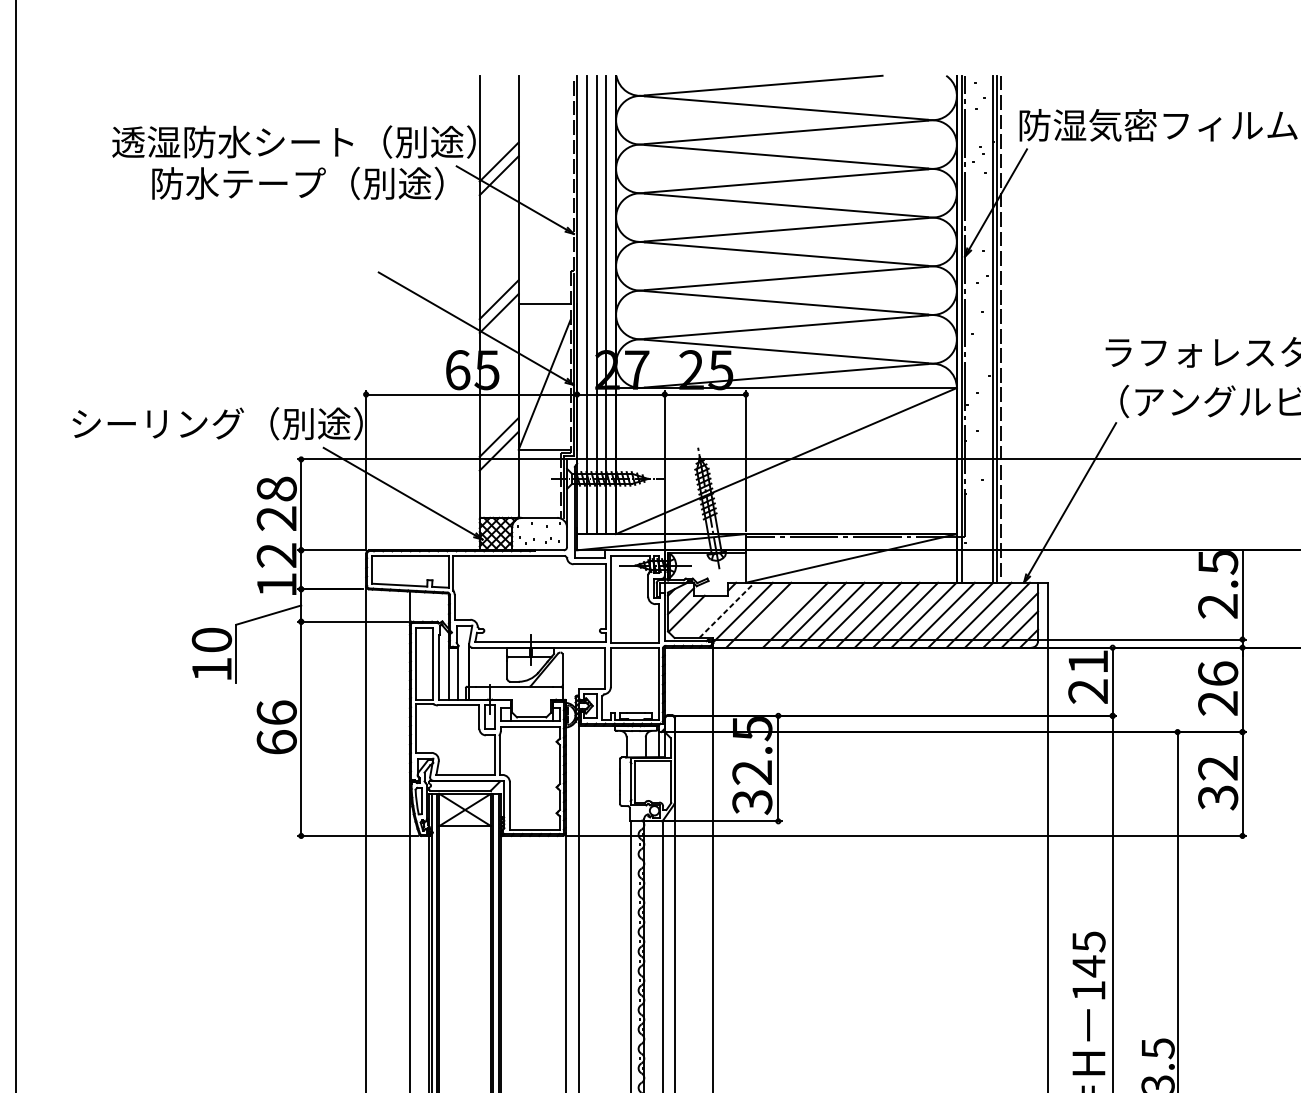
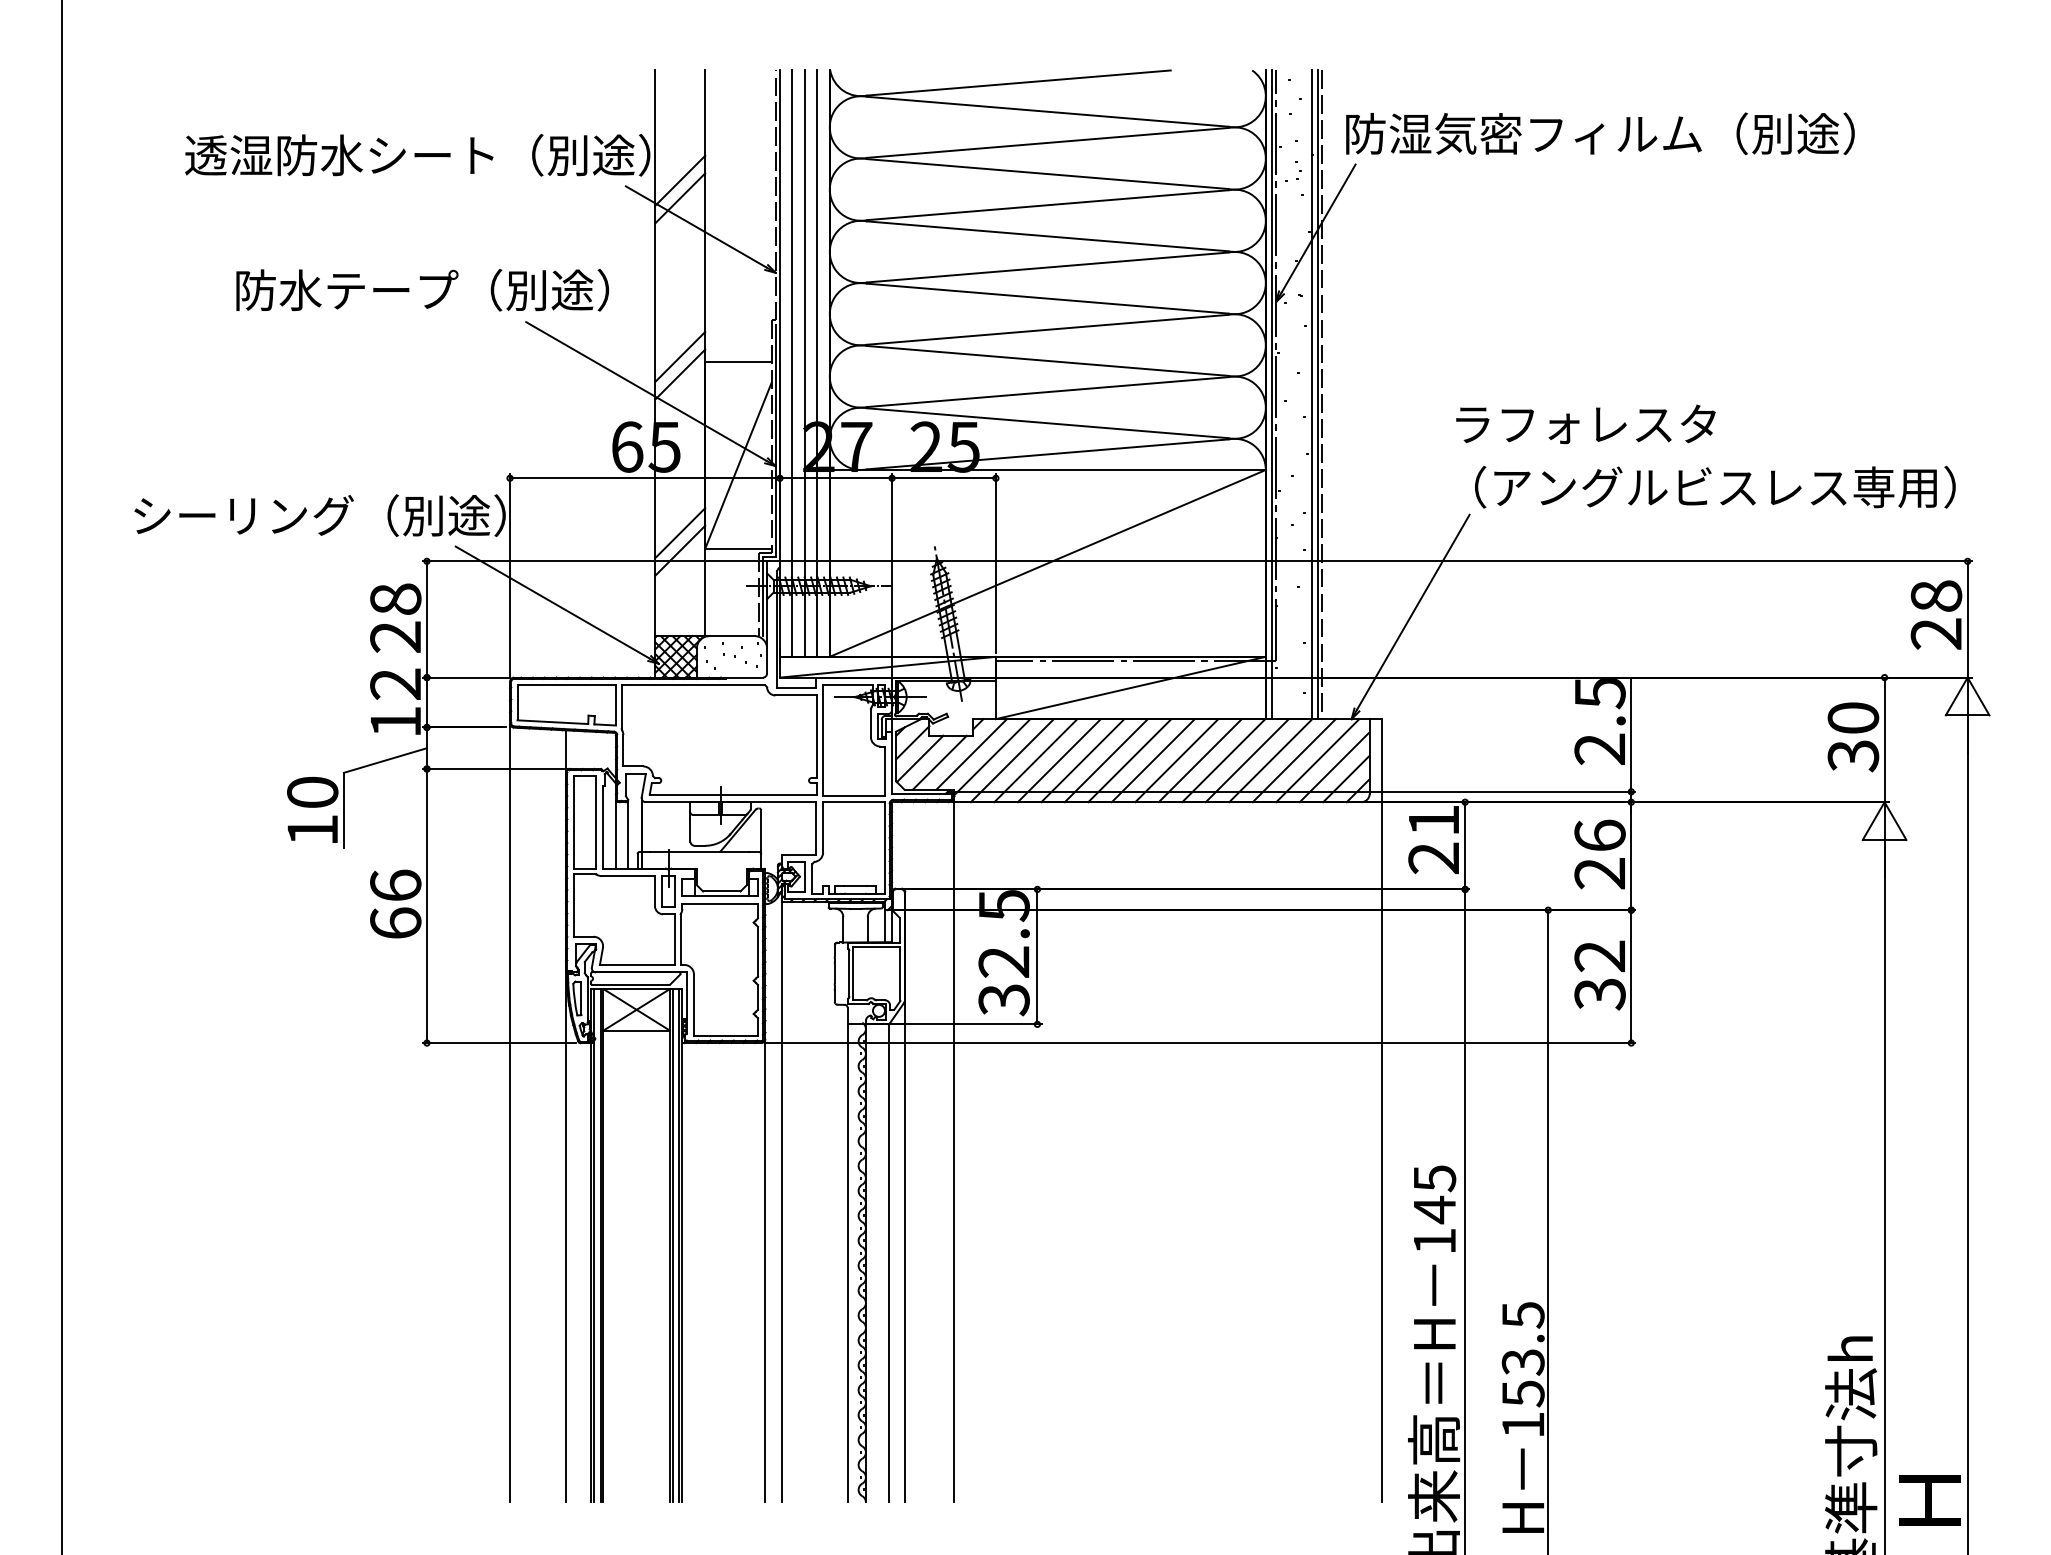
text: (297, 183) -> (422, 290), moved
line: (726, 610) -> (971, 754), dashed -> solid
line: (776, 615) -> (1035, 760), added
line: (701, 616) -> (939, 762), added

